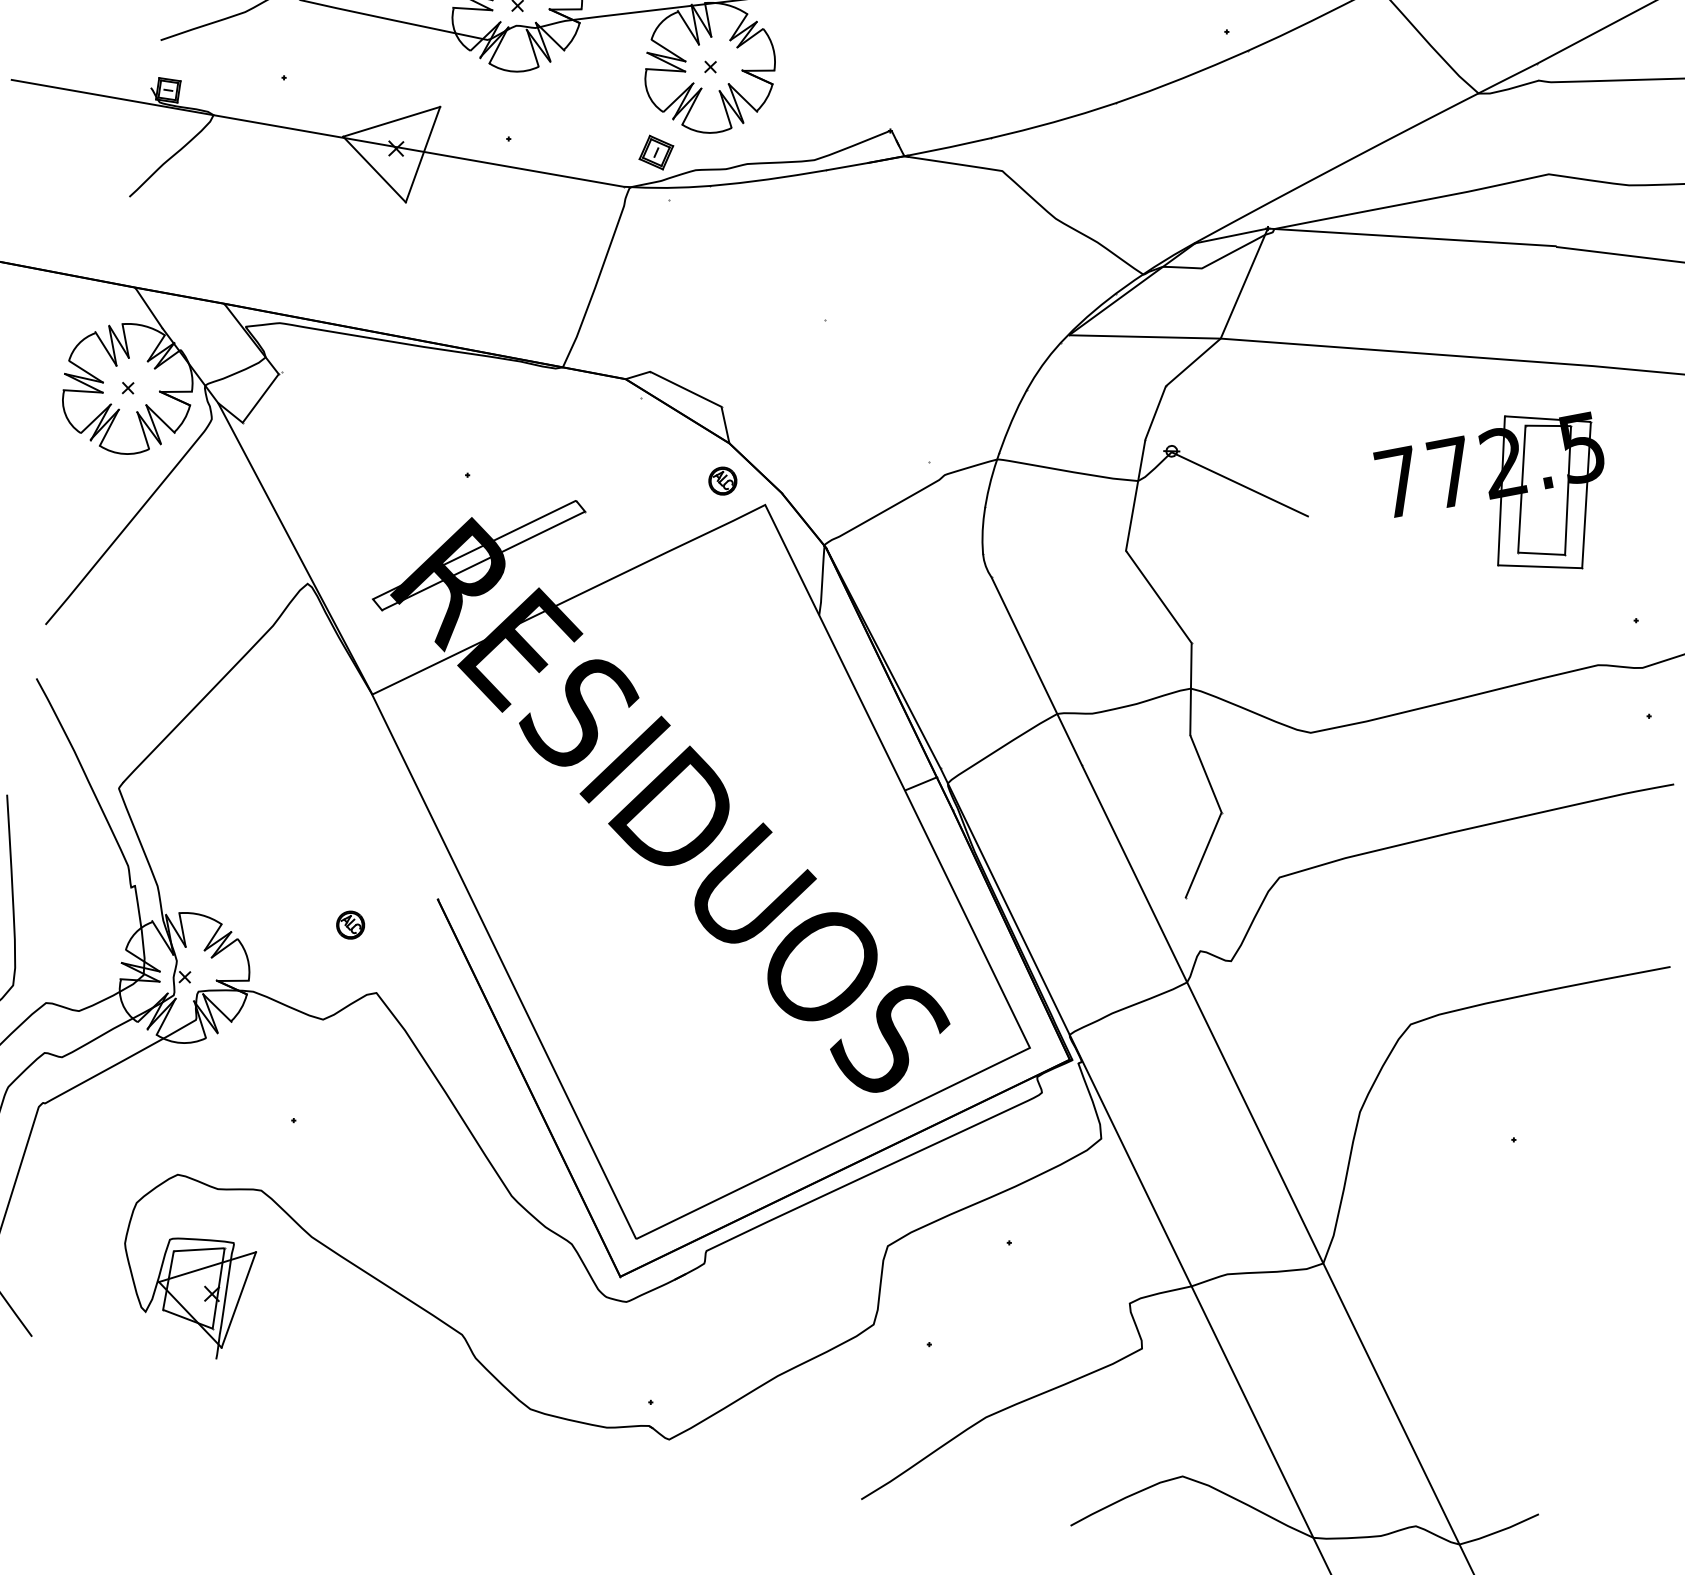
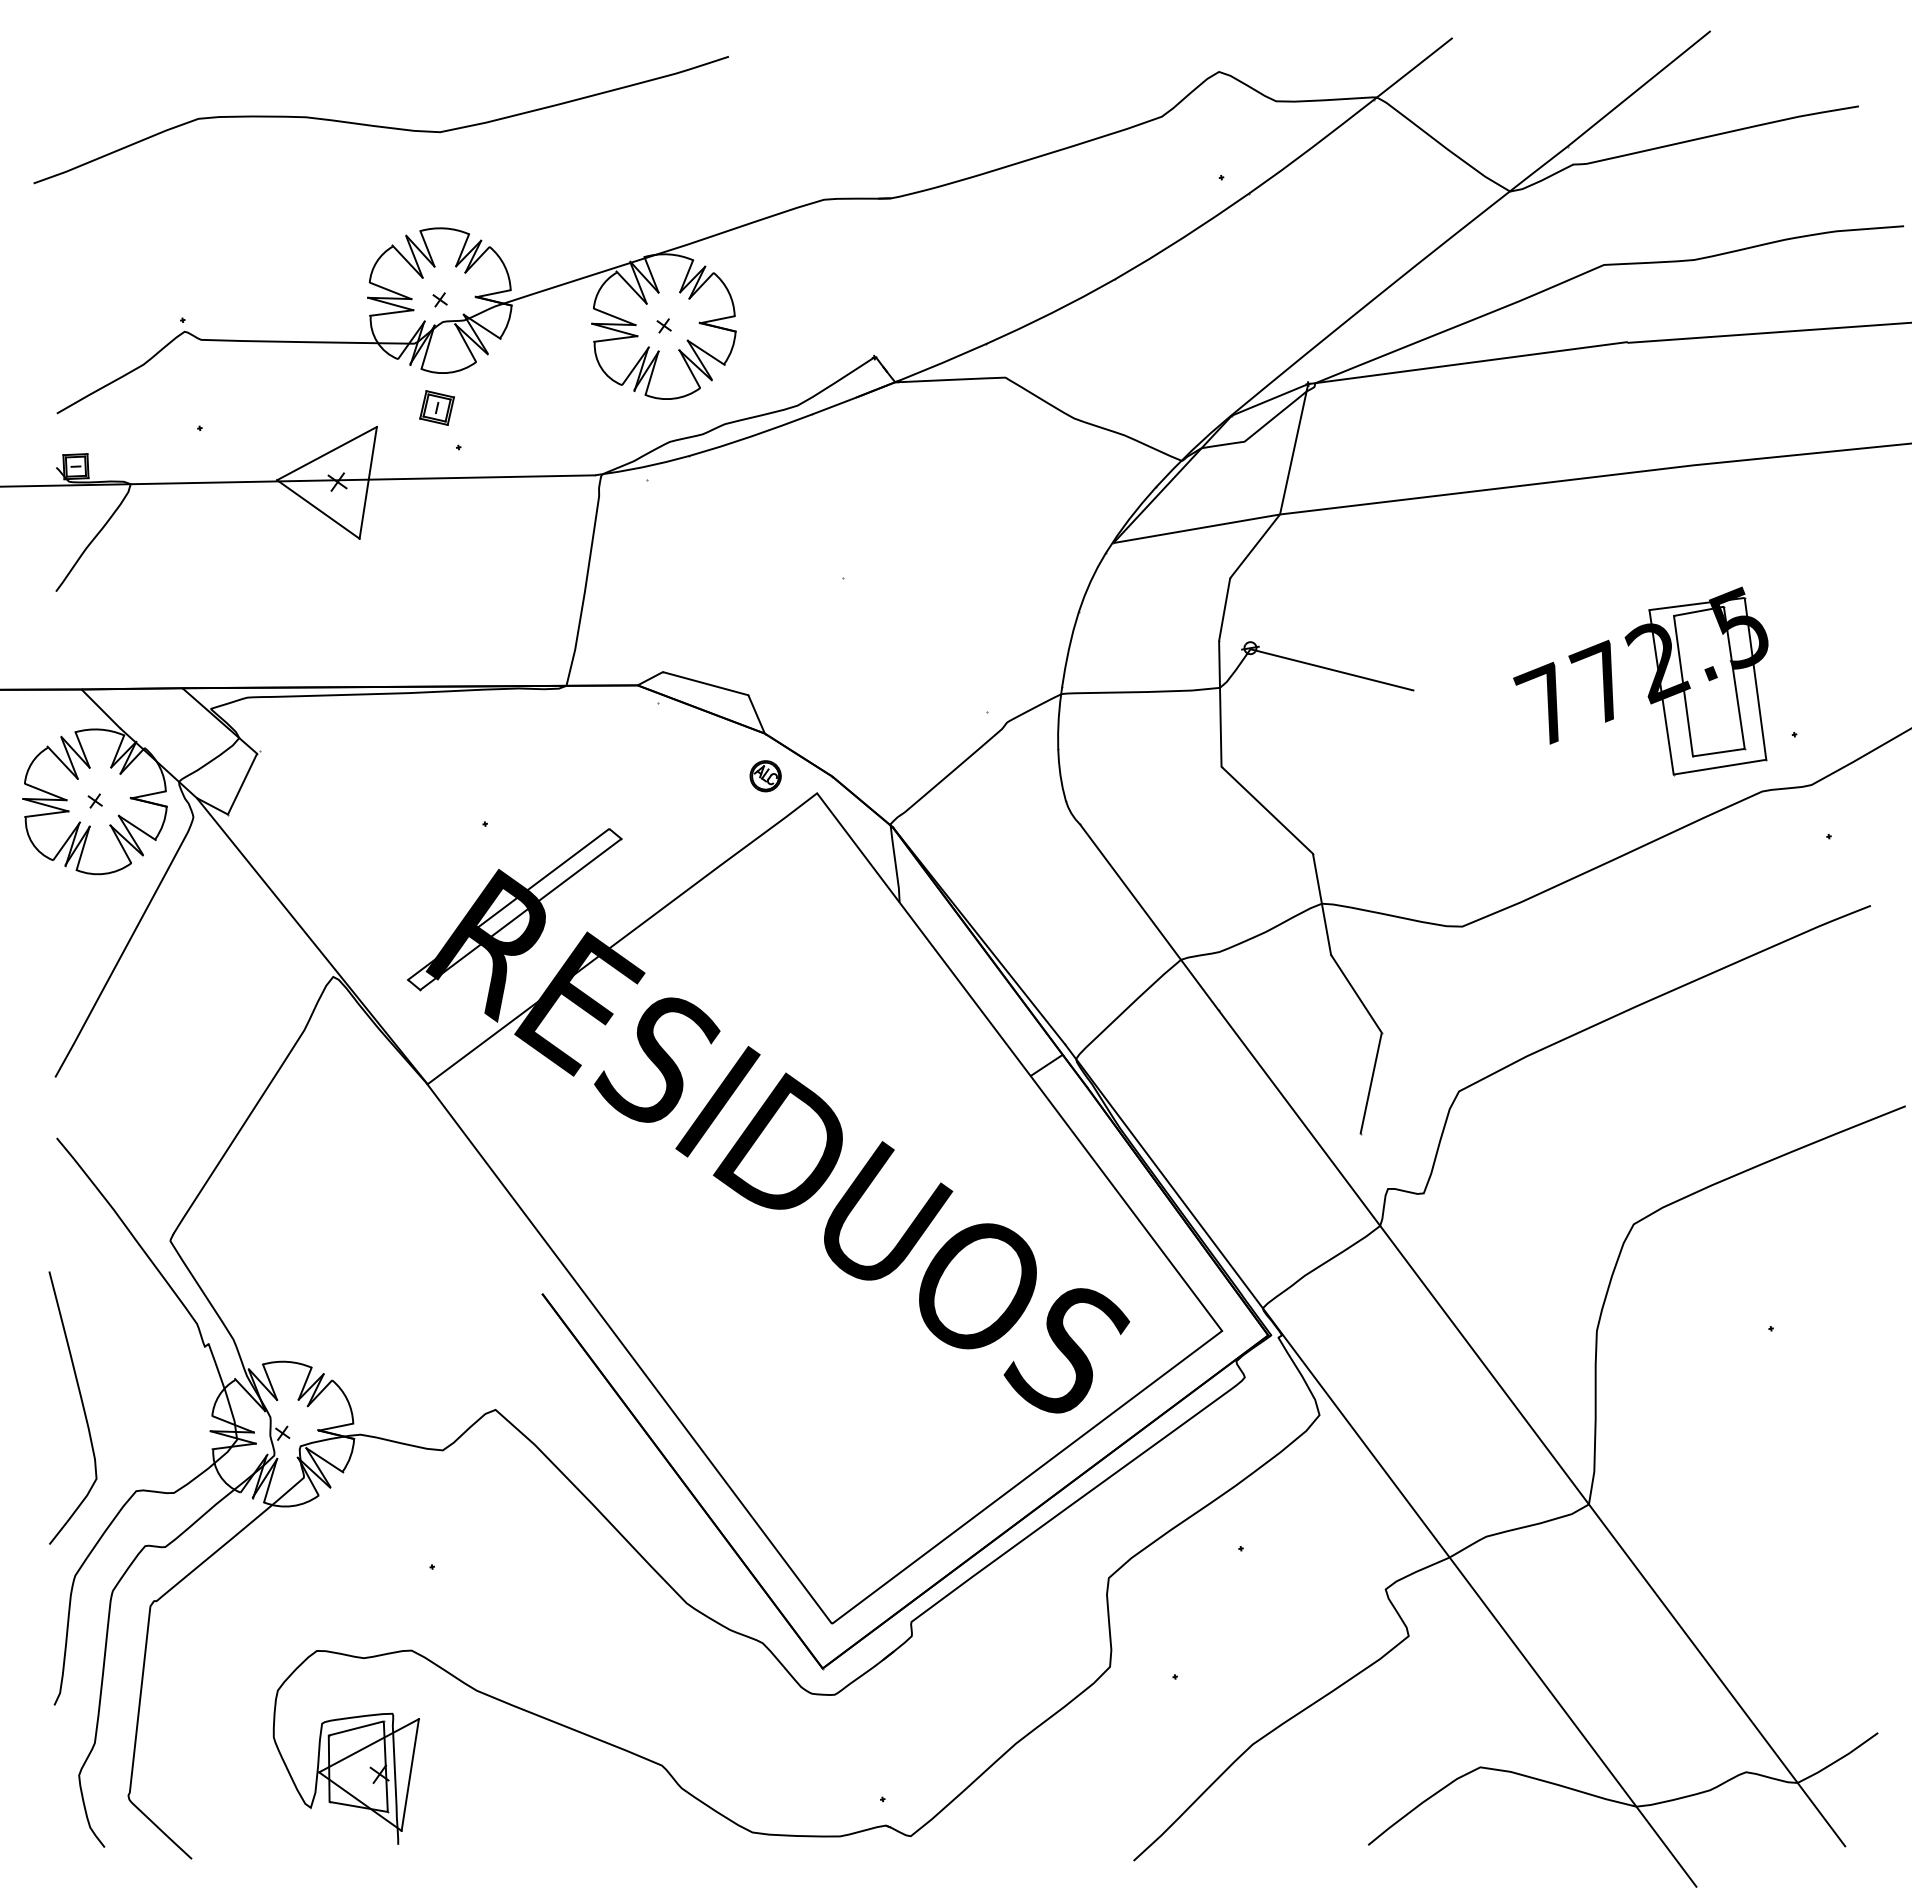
part: (655, 152) -> (436, 407), moved
part: (1492, 484) -> (1650, 687), moved
part: (350, 925) -> (452, 1341), removed

